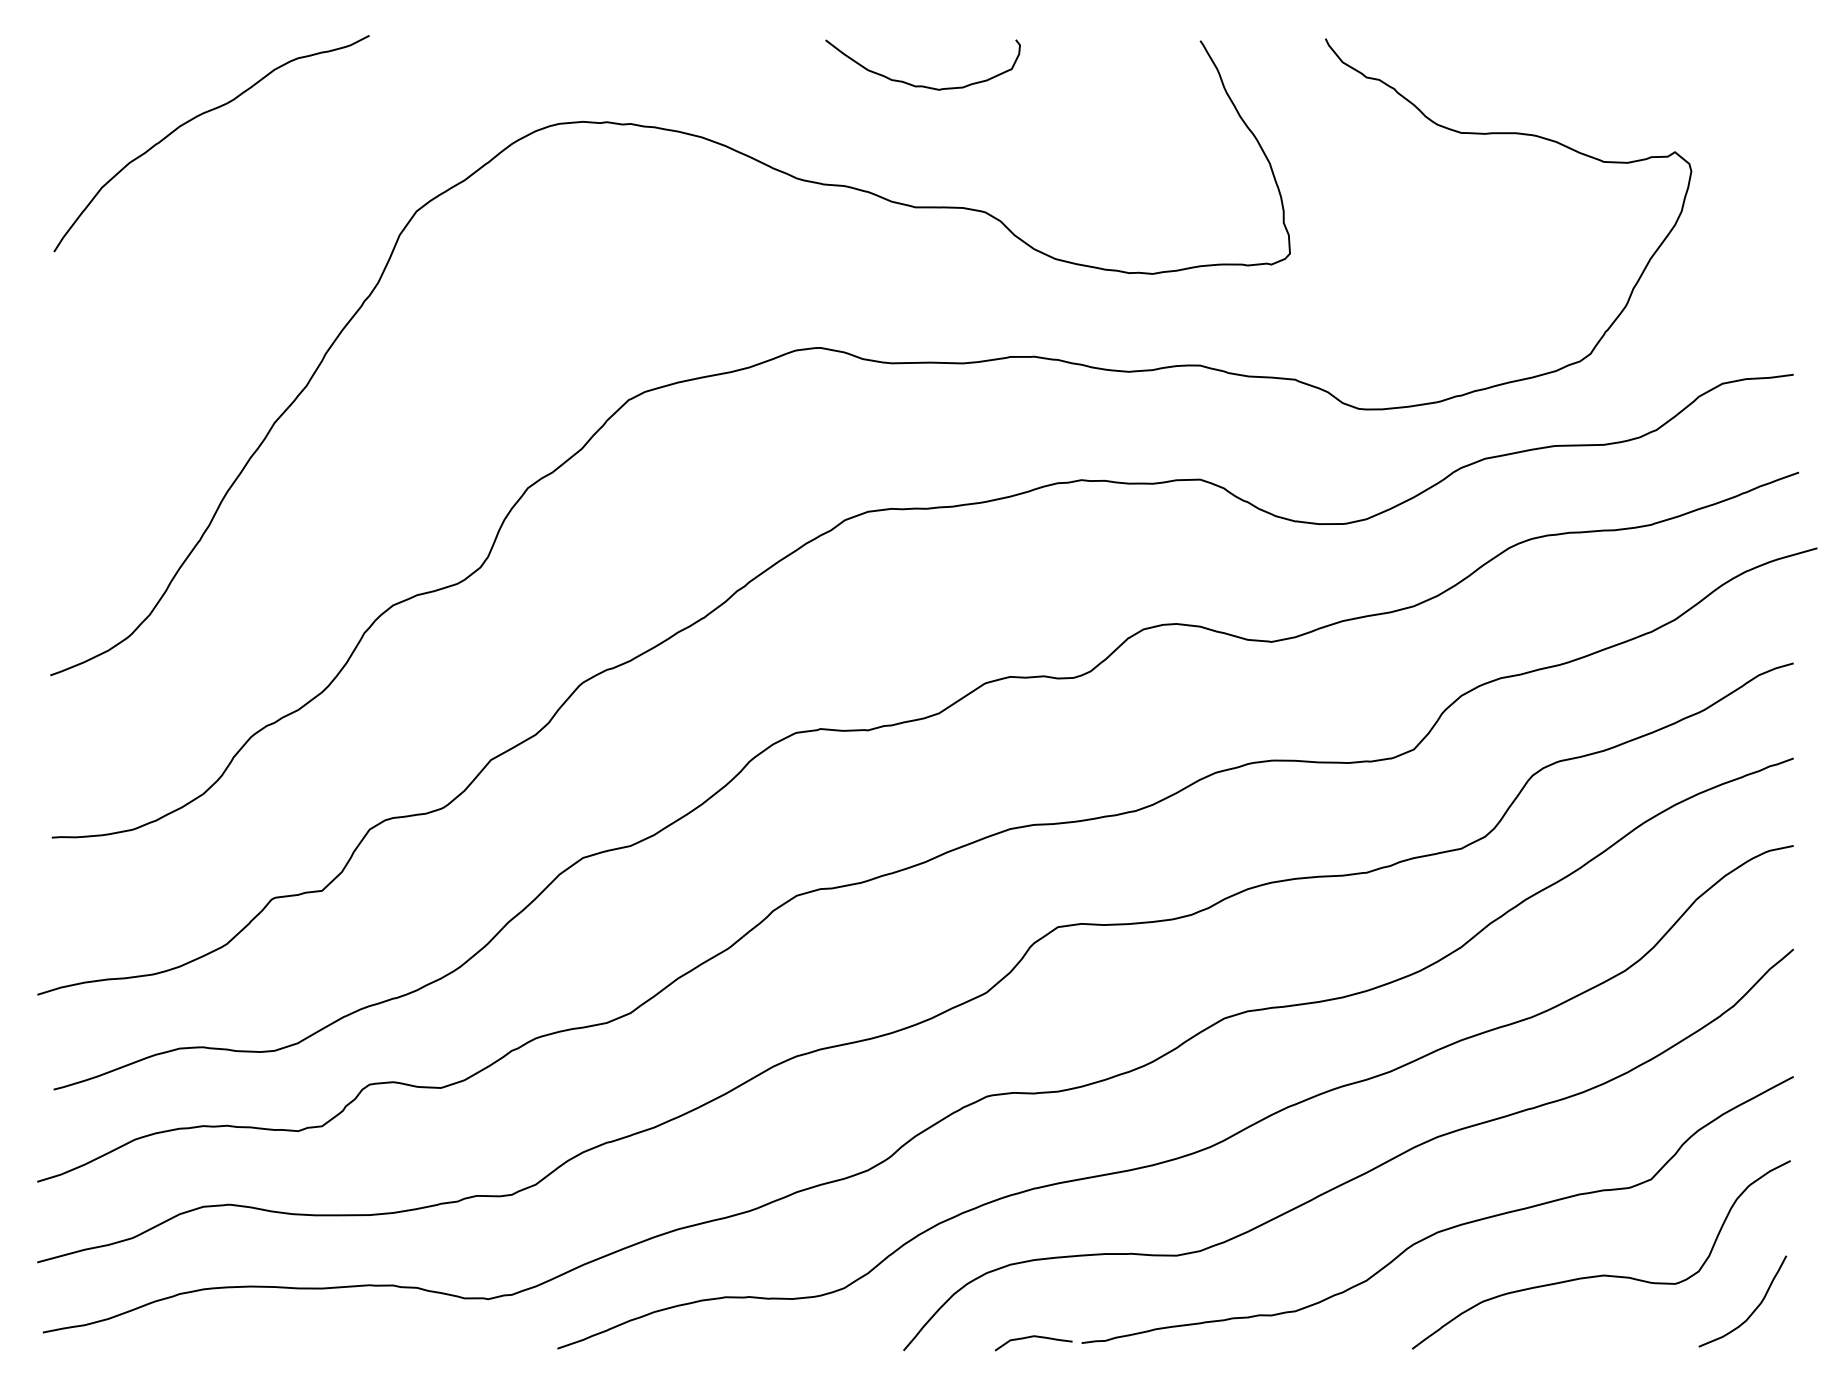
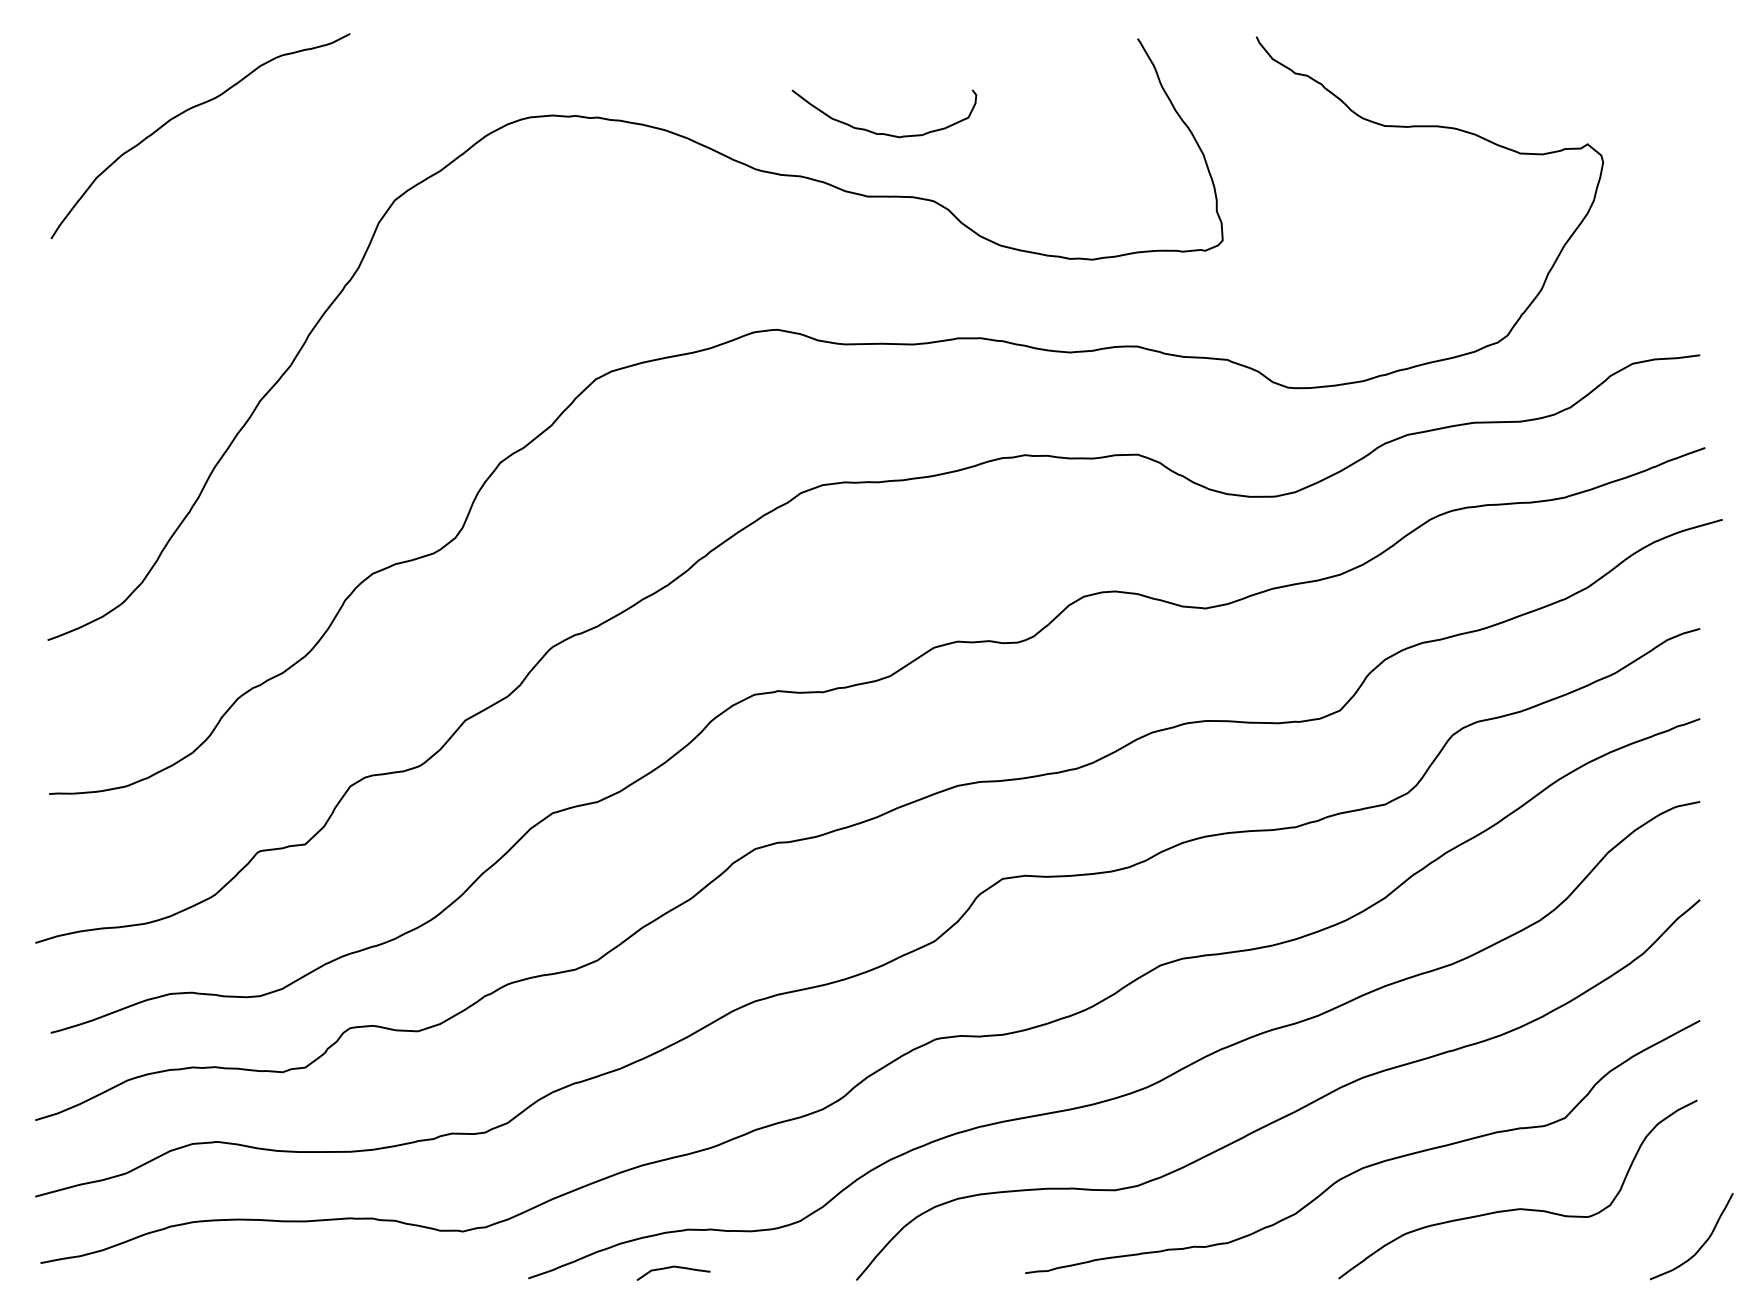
curve: (922, 85) -> (883, 133), moved
curve: (1752, 1311) -> (1700, 1246), moved
curve: (1033, 1337) -> (673, 1267), moved

